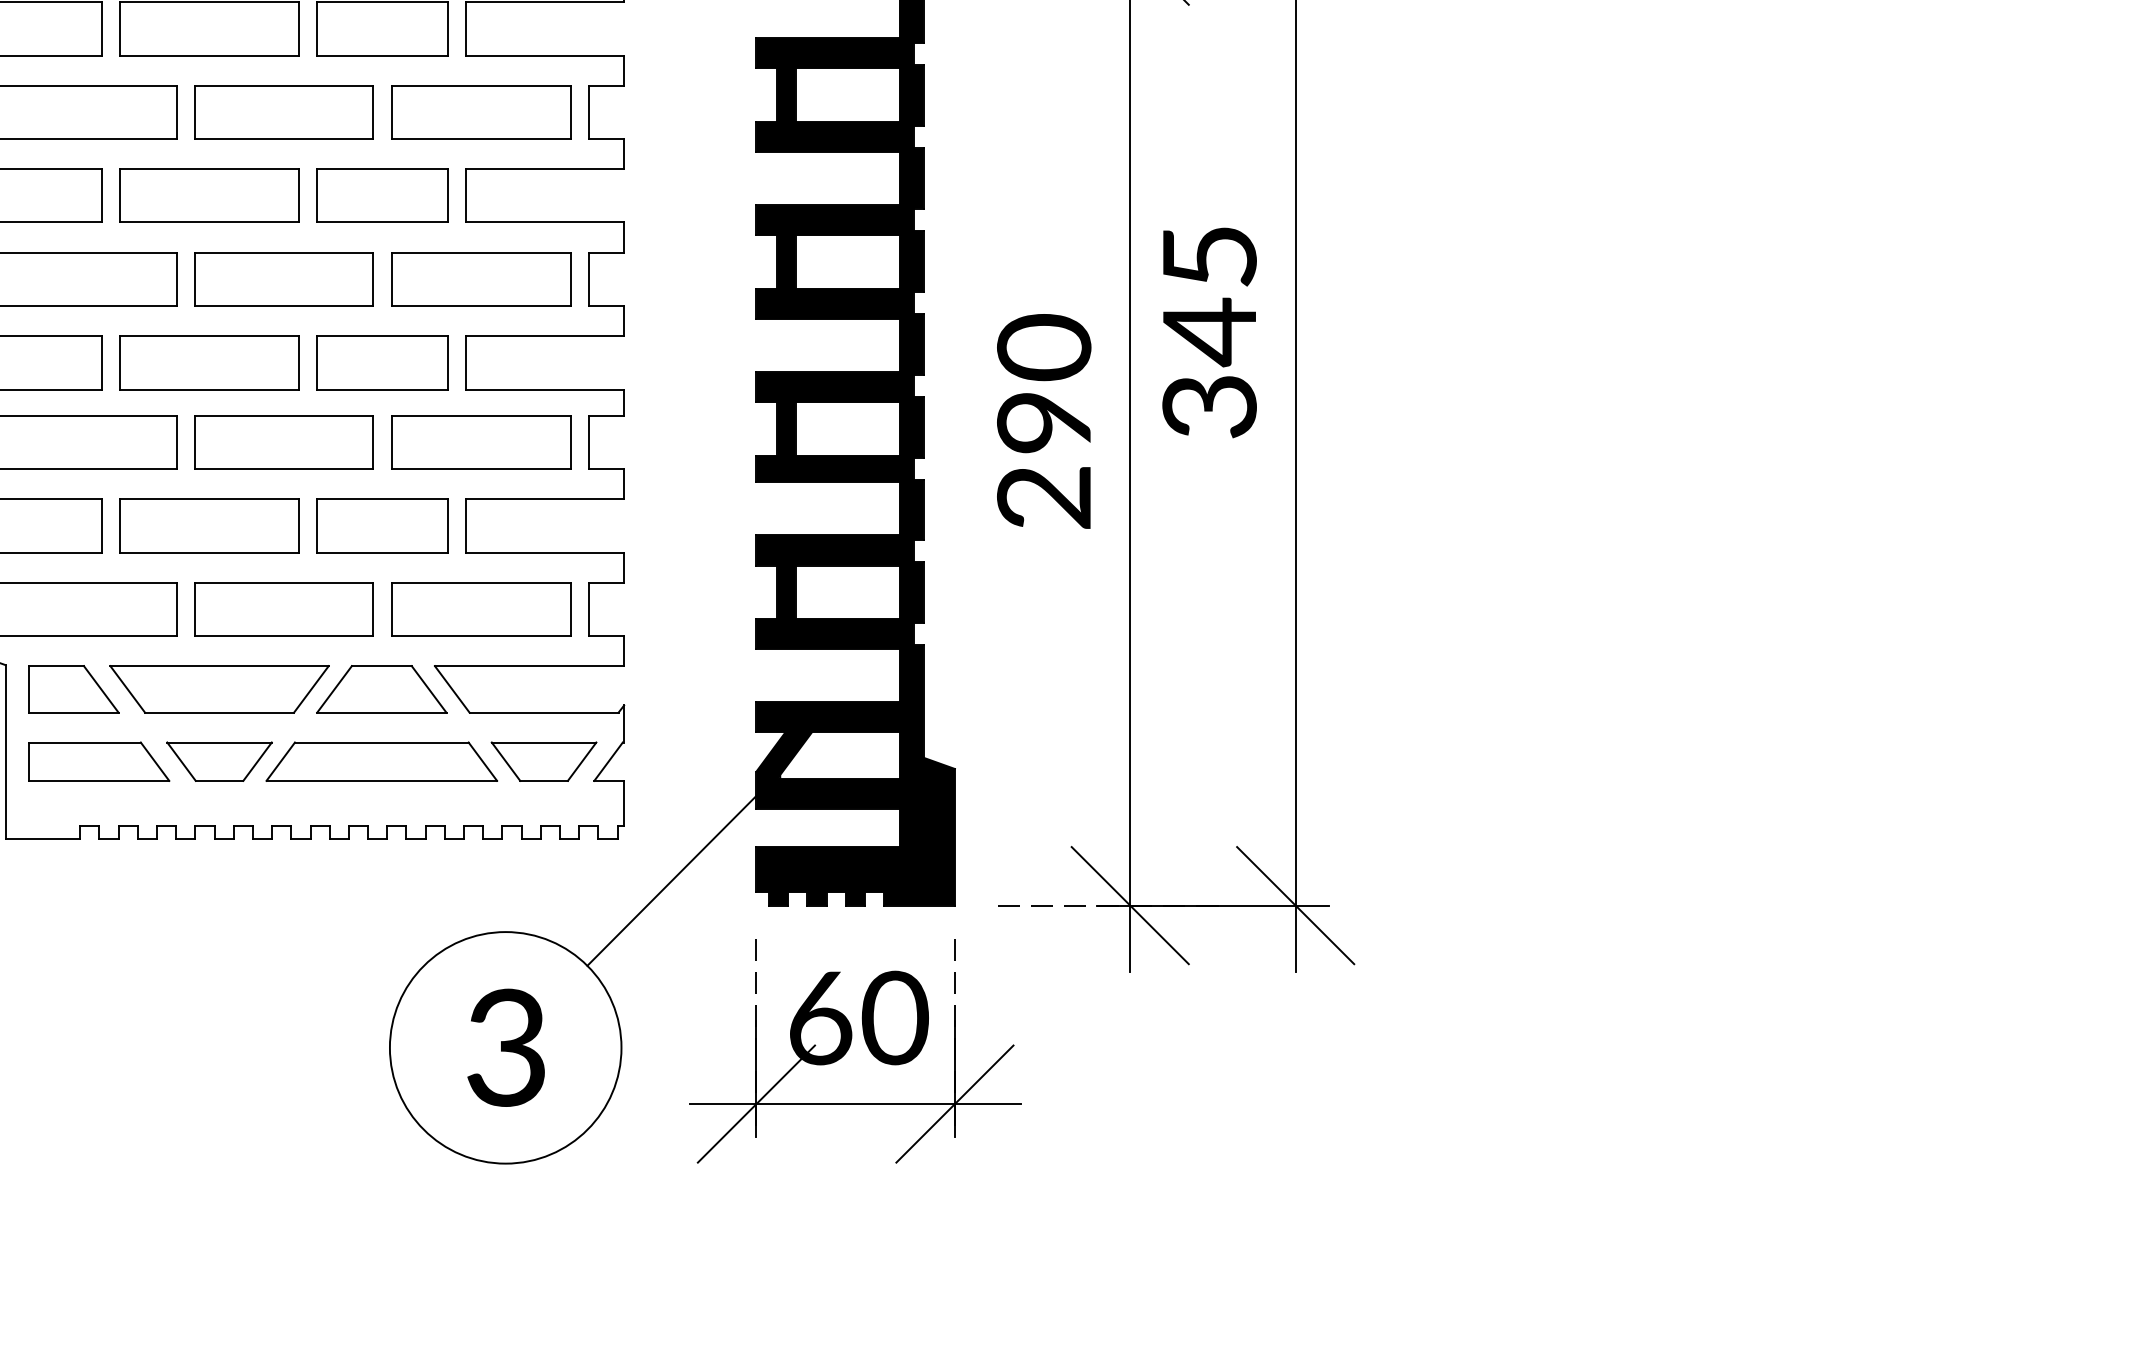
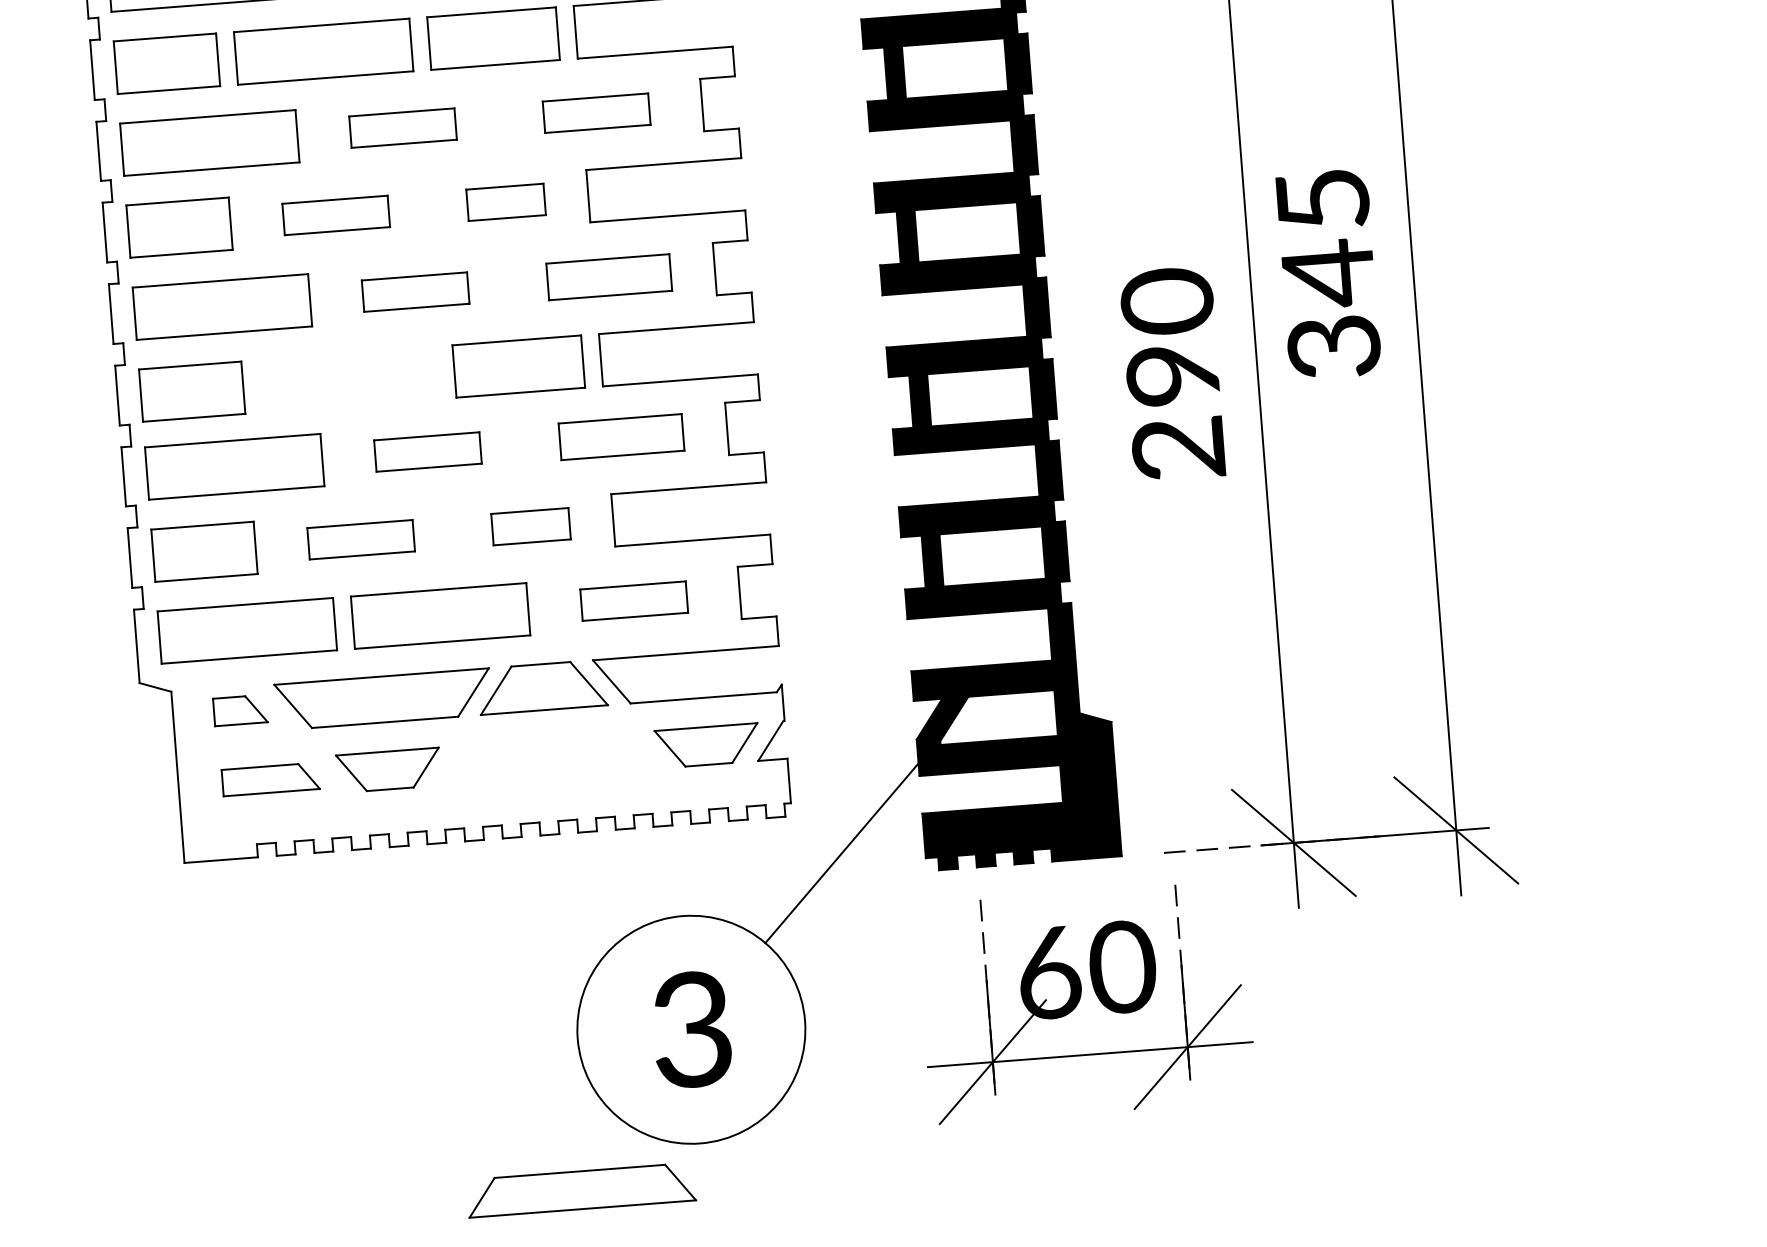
part: (283, 112) -> (402, 128), size x0.6
part: (481, 112) -> (596, 113), size x0.6
part: (209, 195) -> (336, 215), size x0.6
part: (382, 195) -> (506, 202), size x0.6
part: (283, 279) -> (415, 292), size x0.6
part: (481, 279) -> (609, 277), size x0.7
part: (209, 362) -> (348, 379), removed
part: (283, 442) -> (427, 452), size x0.6
part: (481, 442) -> (621, 437), size x0.7
part: (209, 525) -> (361, 539), size x0.6
part: (382, 525) -> (530, 526), size x0.6
part: (481, 609) -> (634, 601), size x0.6
part: (73, 689) -> (239, 710), size x0.6
part: (99, 761) -> (270, 779), size x0.7
part: (381, 761) -> (581, 1190), moved
part: (849, 1048) -> (1080, 1000), moved

